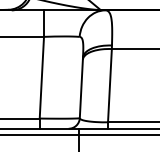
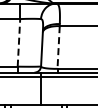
line: (41, 77) -> (18, 42), solid -> dashed
line: (109, 87) -> (58, 48), solid -> dashed

